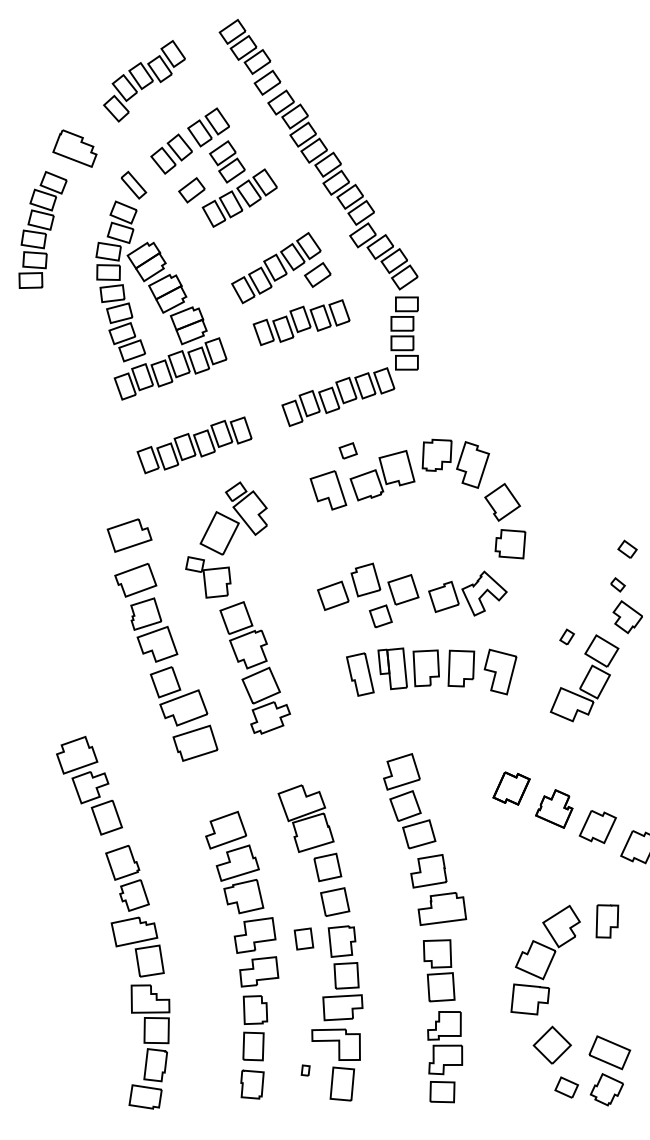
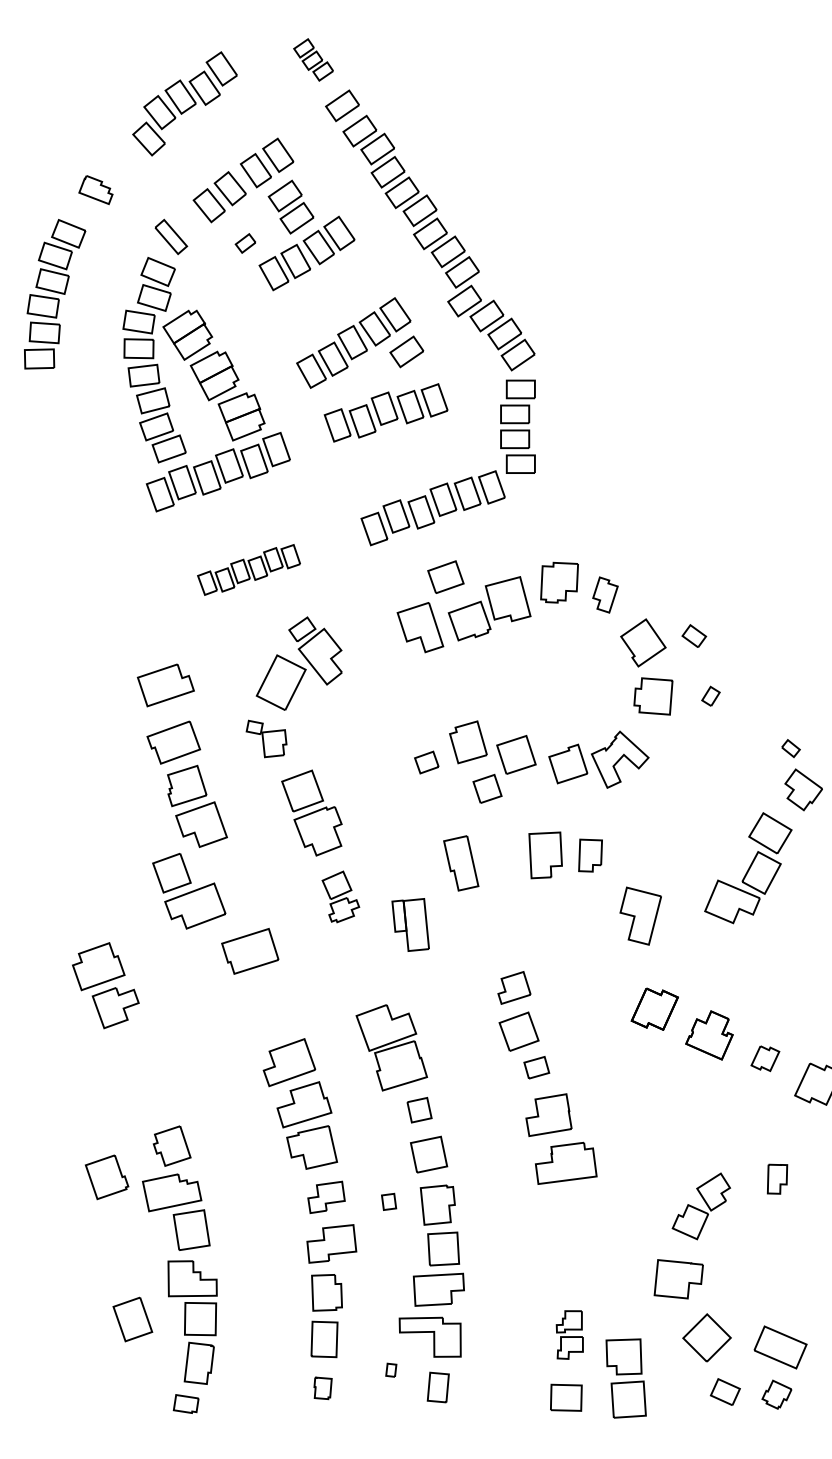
part: (244, 46) -> (313, 59), size x0.6
part: (74, 148) -> (95, 189), size x0.6
part: (191, 190) -> (245, 243), size x0.6
part: (194, 445) -> (248, 569), size x0.7
part: (348, 450) -> (445, 576), size x1.6
part: (473, 464) -> (605, 594), size x0.6
part: (627, 548) -> (694, 635), moved
part: (208, 577) -> (266, 738), size x0.7
part: (333, 595) -> (426, 762), size x0.6
part: (566, 636) -> (710, 695), moved
part: (392, 668) -> (410, 924), moved
part: (461, 668) -> (590, 855), size x0.7
part: (500, 671) -> (640, 915), moved
part: (179, 696) -> (189, 891), moved
part: (266, 700) -> (340, 896), size x0.6
part: (401, 771) -> (514, 987), size x0.7
part: (106, 817) -> (132, 1319), moved
part: (598, 827) -> (765, 1058), size x0.6
part: (419, 834) -> (536, 1067), size x0.6
part: (123, 862) -> (107, 1177), moved
part: (327, 866) -> (419, 1109), size x0.7
part: (607, 920) -> (777, 1178), size x0.7
part: (255, 935) -> (326, 1197), size x0.7
part: (303, 938) -> (388, 1201), size x0.6
part: (548, 942) -> (701, 1206), size x0.7
part: (438, 970) -> (625, 1378), moved
part: (444, 1042) -> (569, 1334), size x0.6
part: (251, 1084) -> (322, 1388), size x0.6
part: (342, 1084) -> (438, 1387), size x0.7
part: (606, 1089) -> (776, 1394), size x0.7
part: (144, 1096) -> (185, 1403), size x0.6

